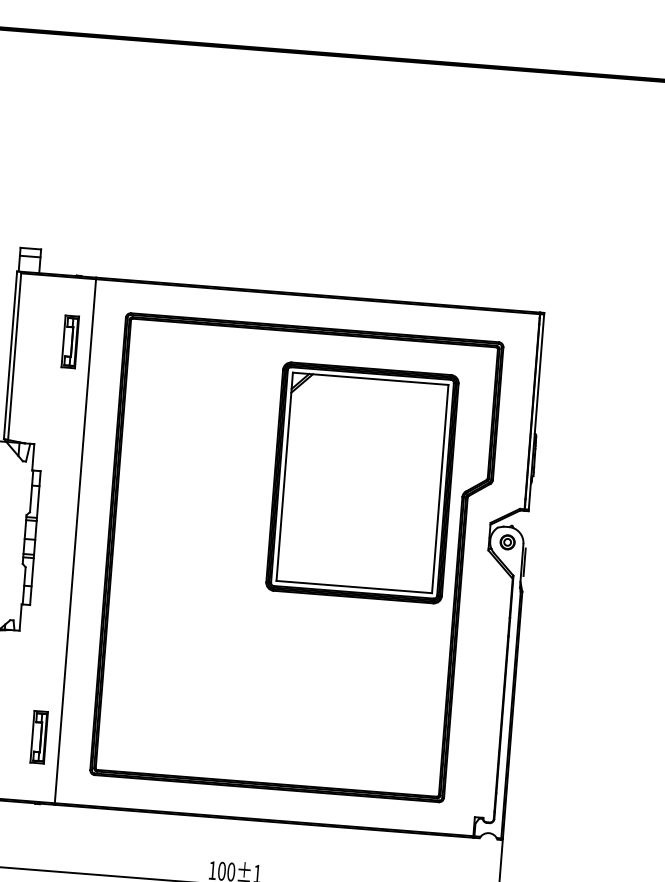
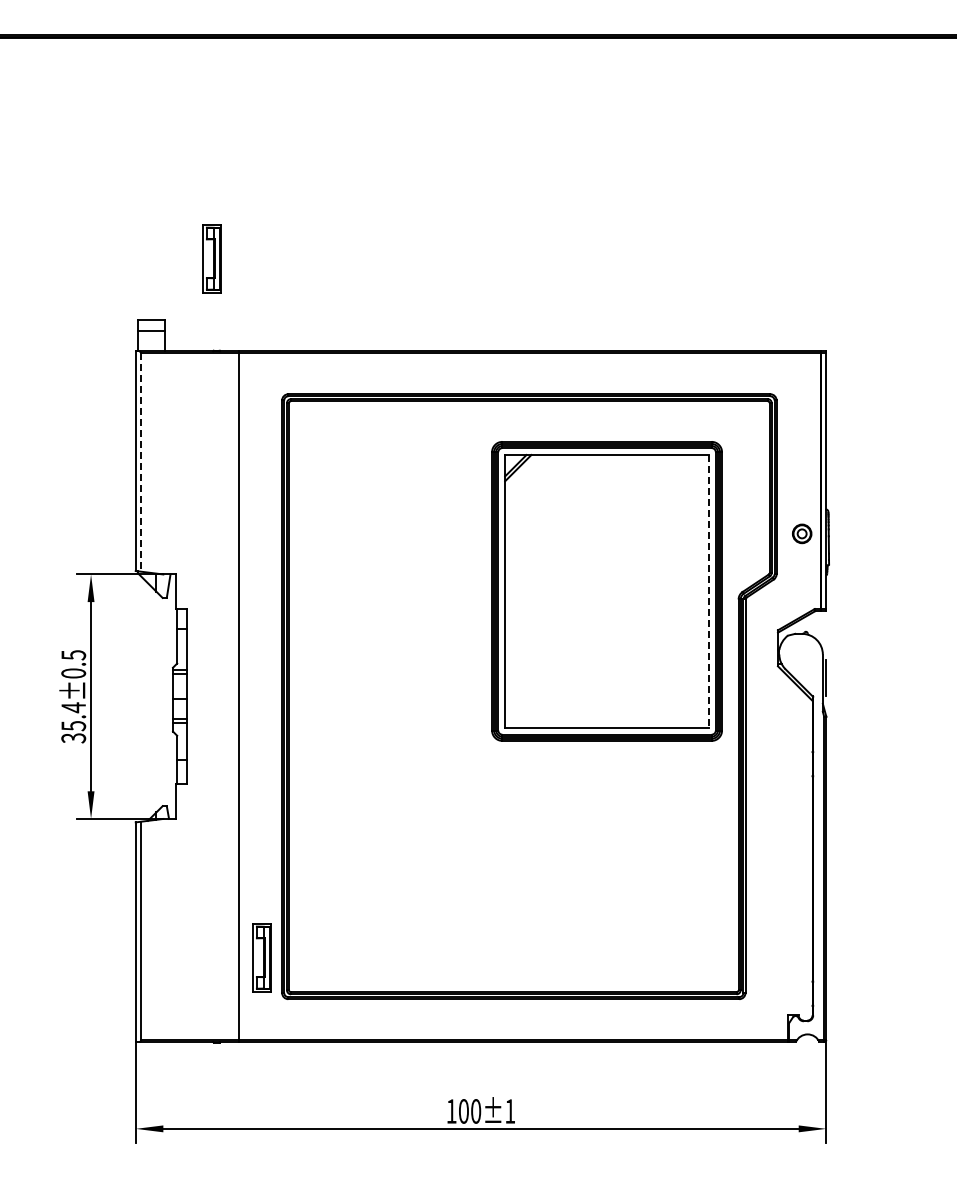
part: (69, 341) -> (211, 258), moved
line: (14, 357) -> (141, 463), solid -> dashed
line: (439, 489) -> (708, 591), solid -> dashed
part: (507, 542) -> (802, 533), moved
part: (38, 737) -> (261, 957), moved

